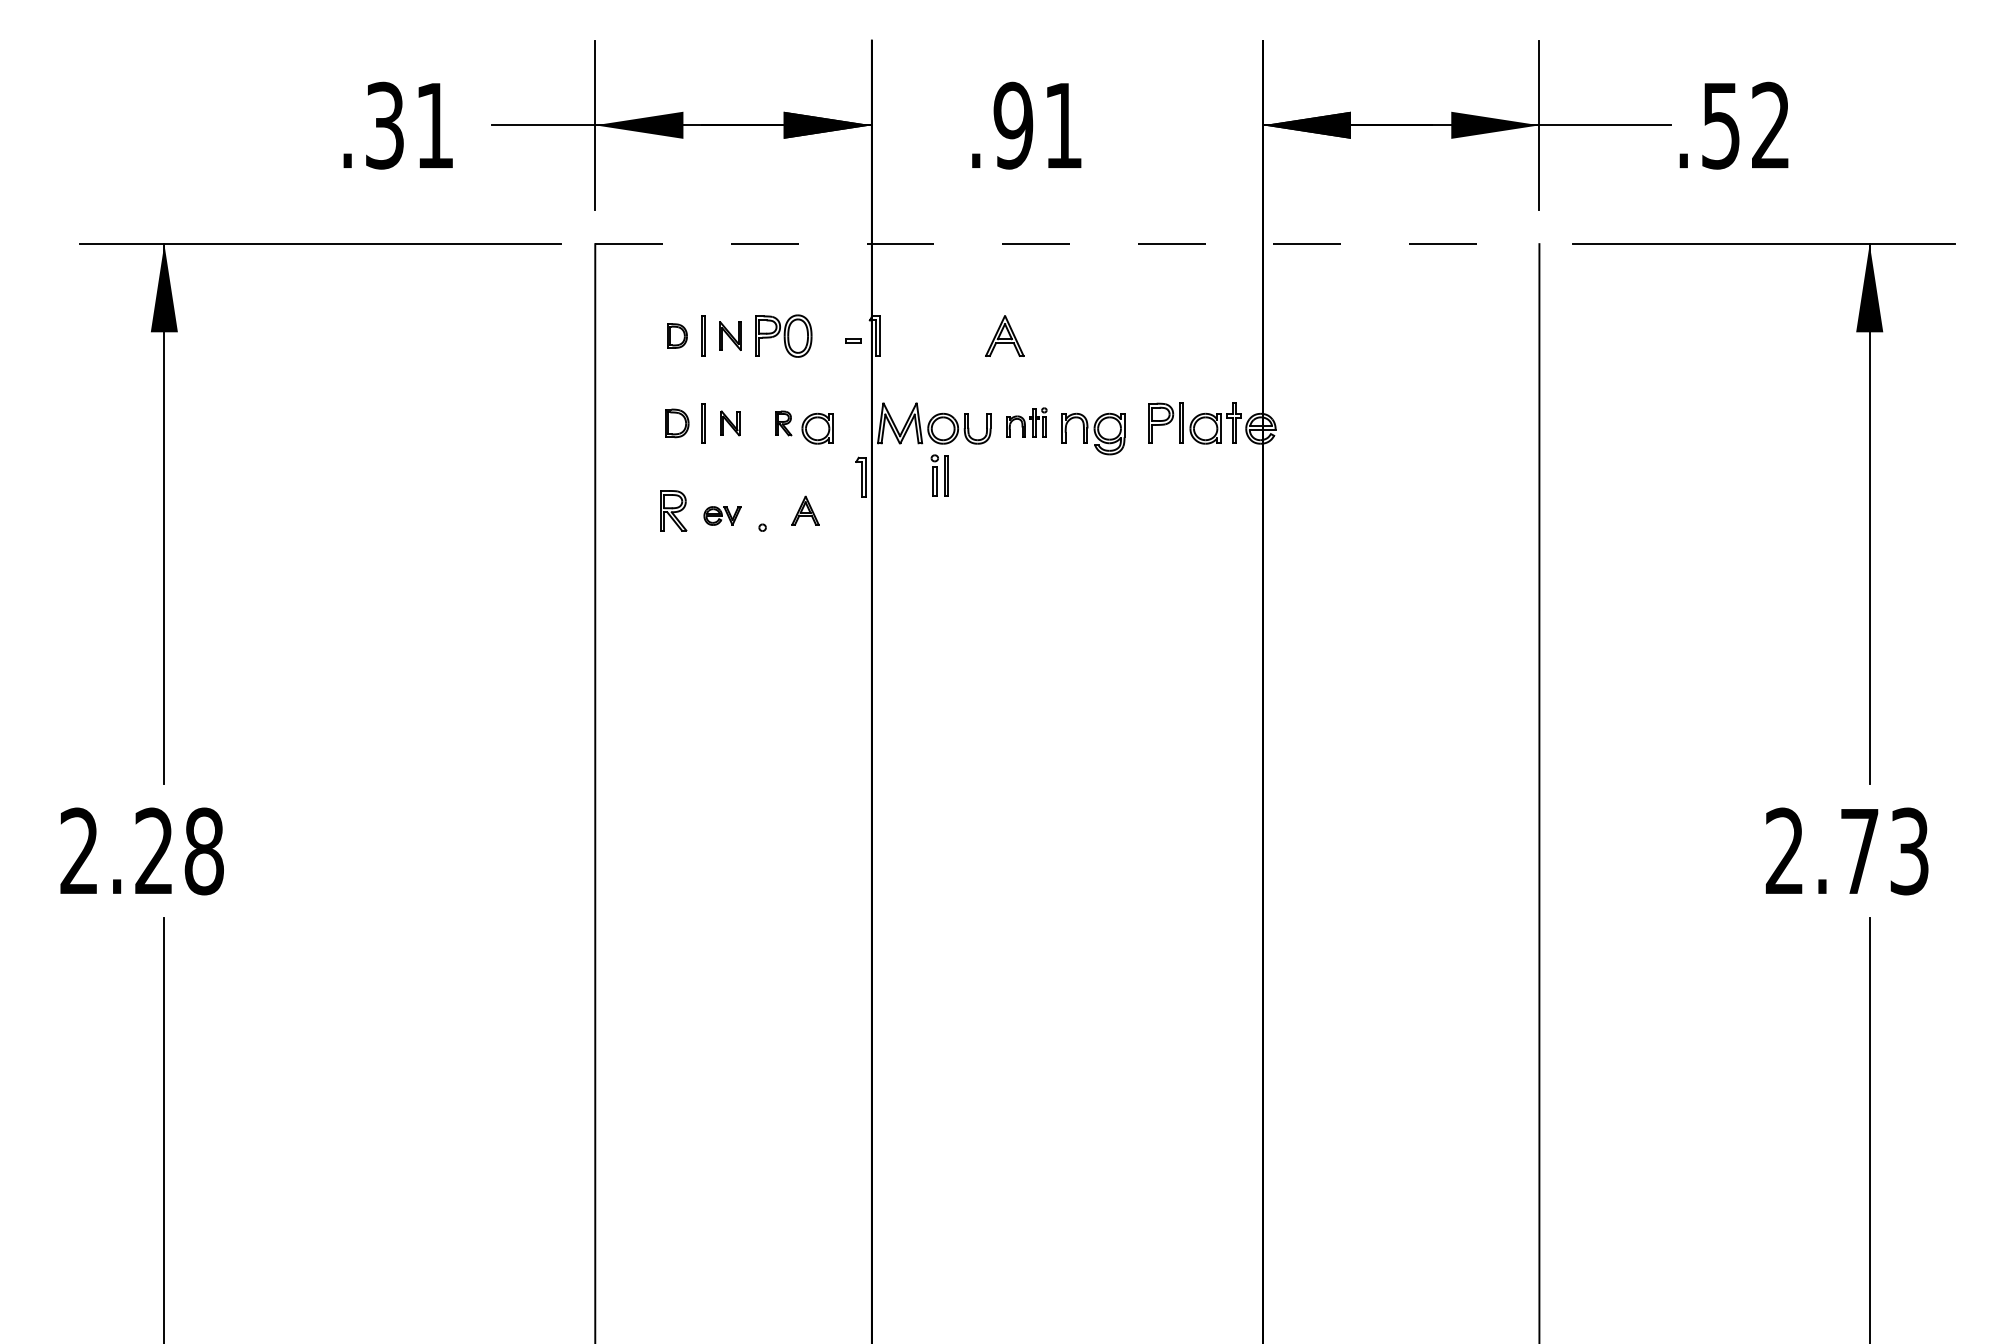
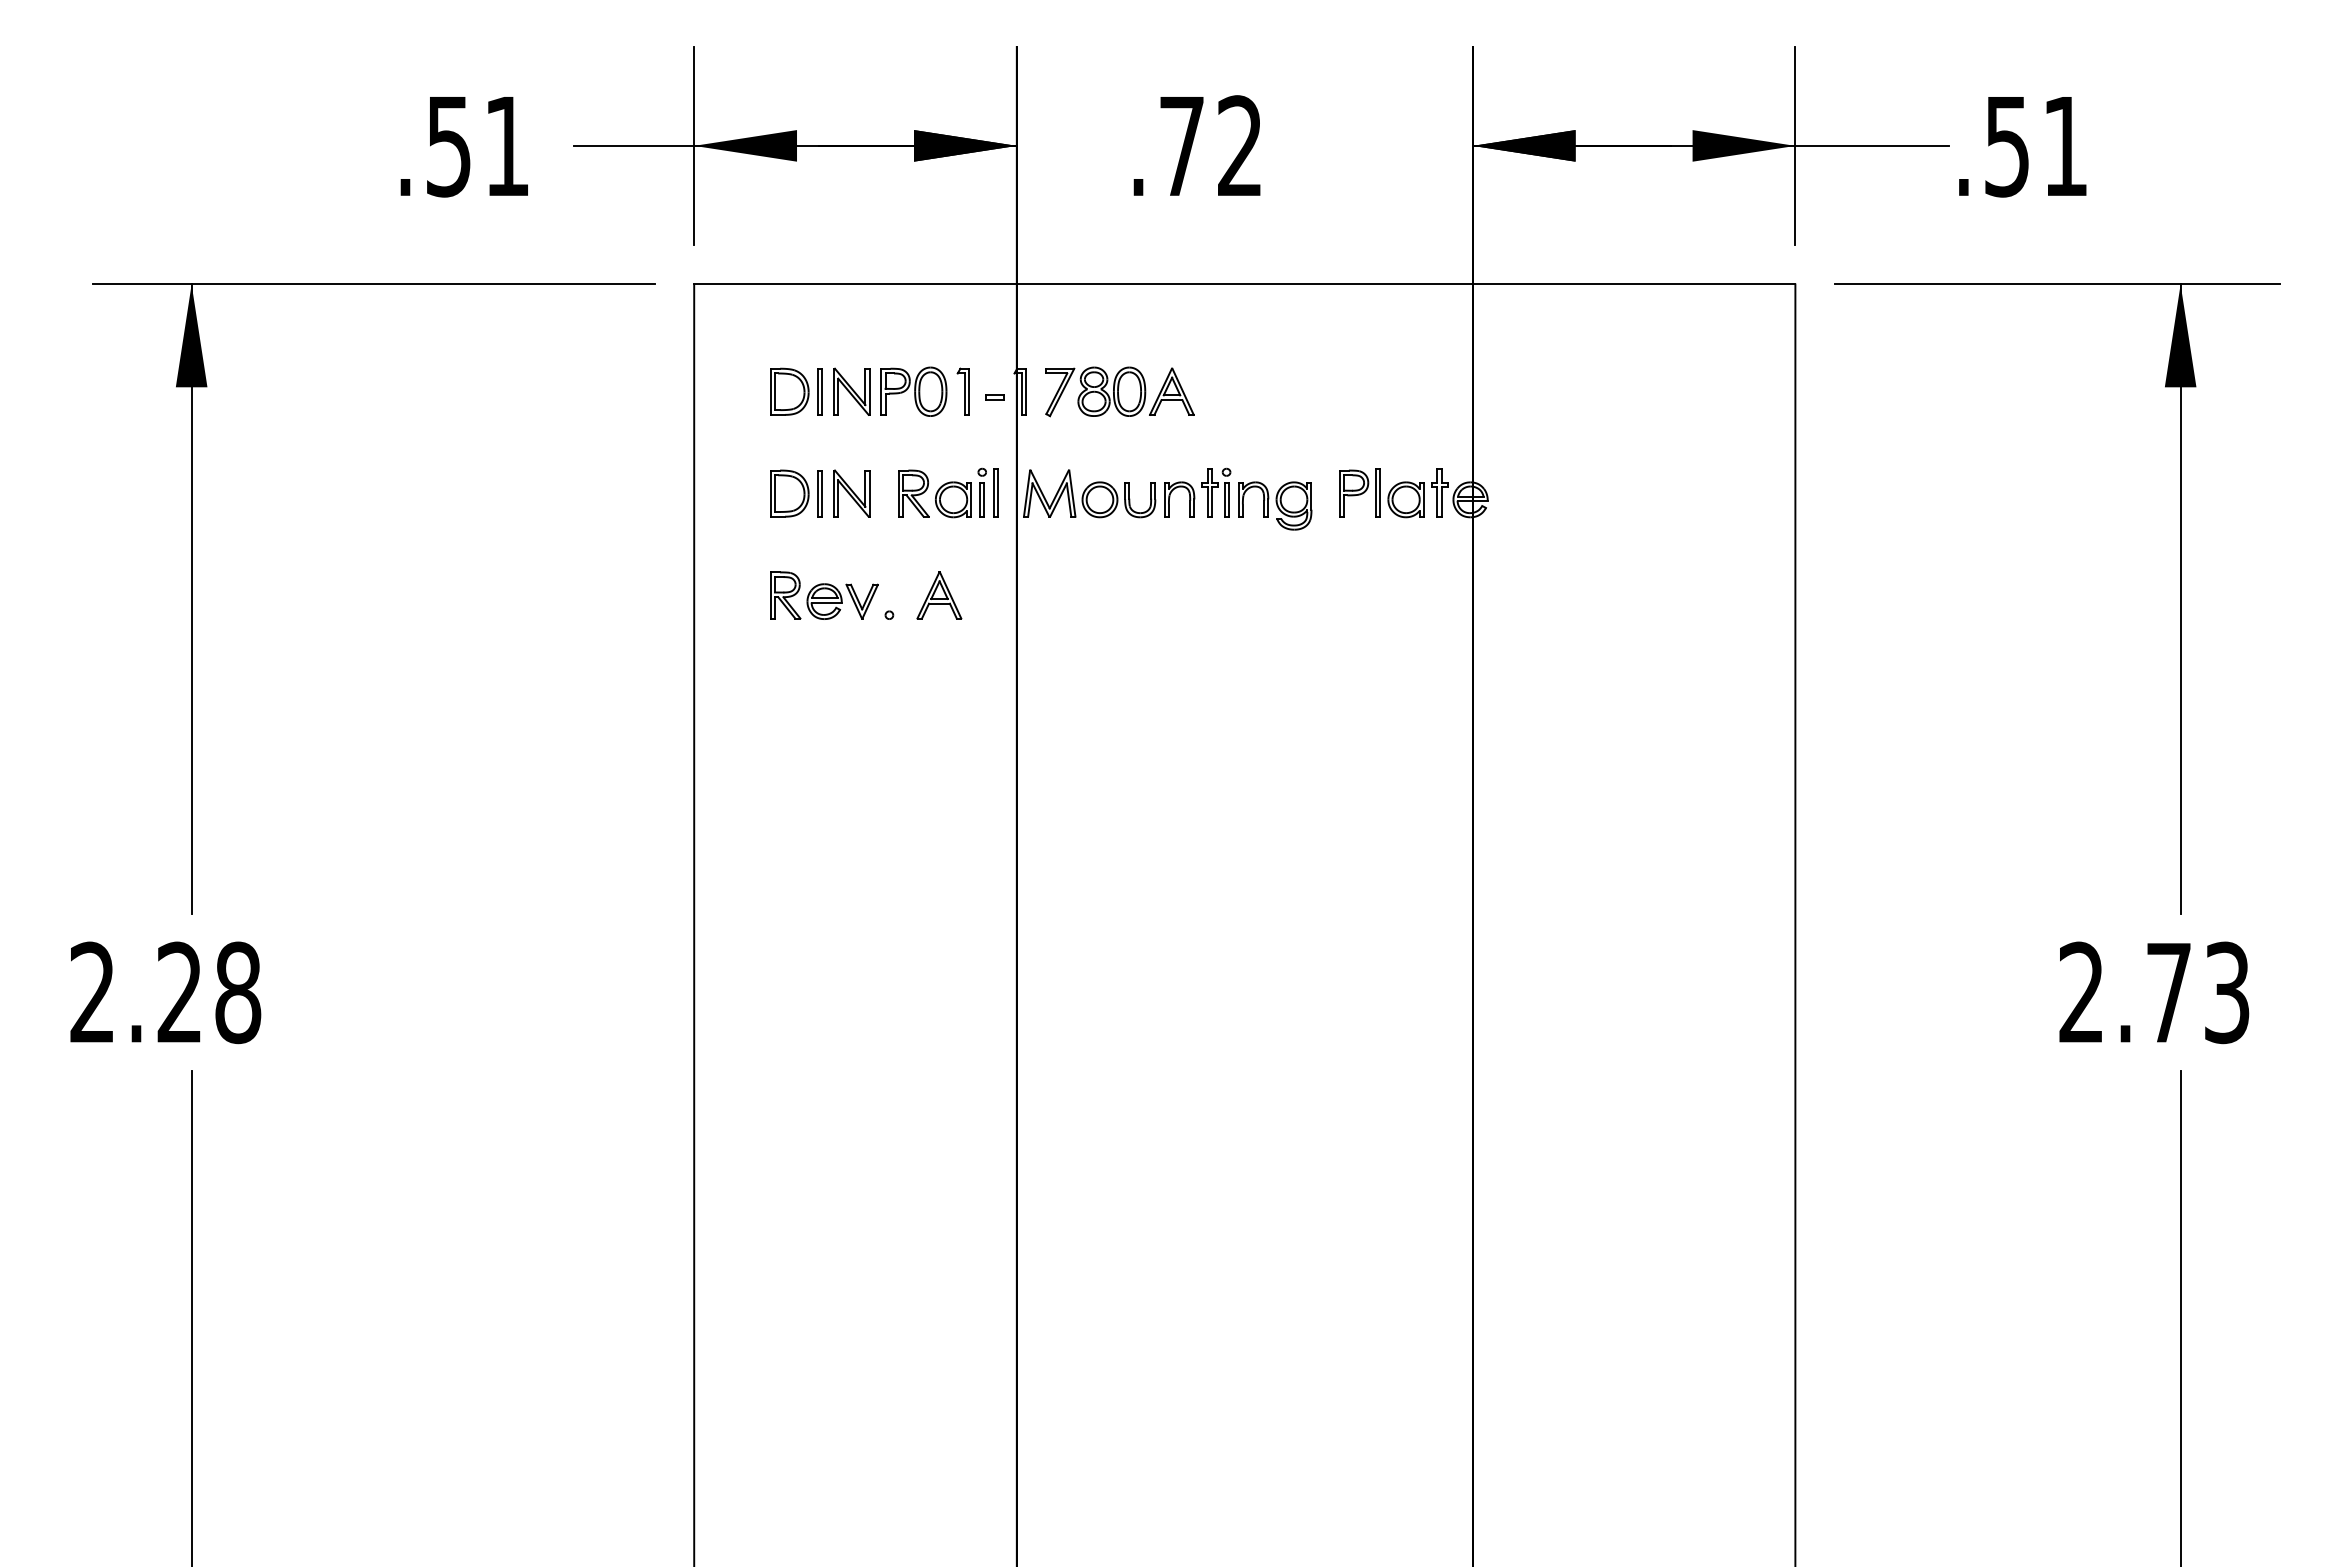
text: (1770, 124) -> (2064, 145), .52 -> .51
text: (384, 125) -> (448, 146), .31 -> .51
text: (1037, 125) -> (1209, 146), .91 -> .72
line: (1067, 244) -> (1244, 284), dashed -> solid
part: (676, 335) -> (789, 391), size x1.67
part: (730, 335) -> (851, 391), size x1.43
part: (939, 335) -> (1095, 391), added
part: (1026, 422) -> (1197, 492), size x1.43
part: (676, 423) -> (789, 493), size x1.43
part: (730, 423) -> (851, 493), size x1.67
part: (783, 423) -> (913, 493), size x1.67
part: (939, 475) -> (987, 492), moved
part: (860, 477) -> (962, 391), moved
part: (805, 510) -> (939, 595), size x1.43
part: (722, 515) -> (842, 601), size x1.67

